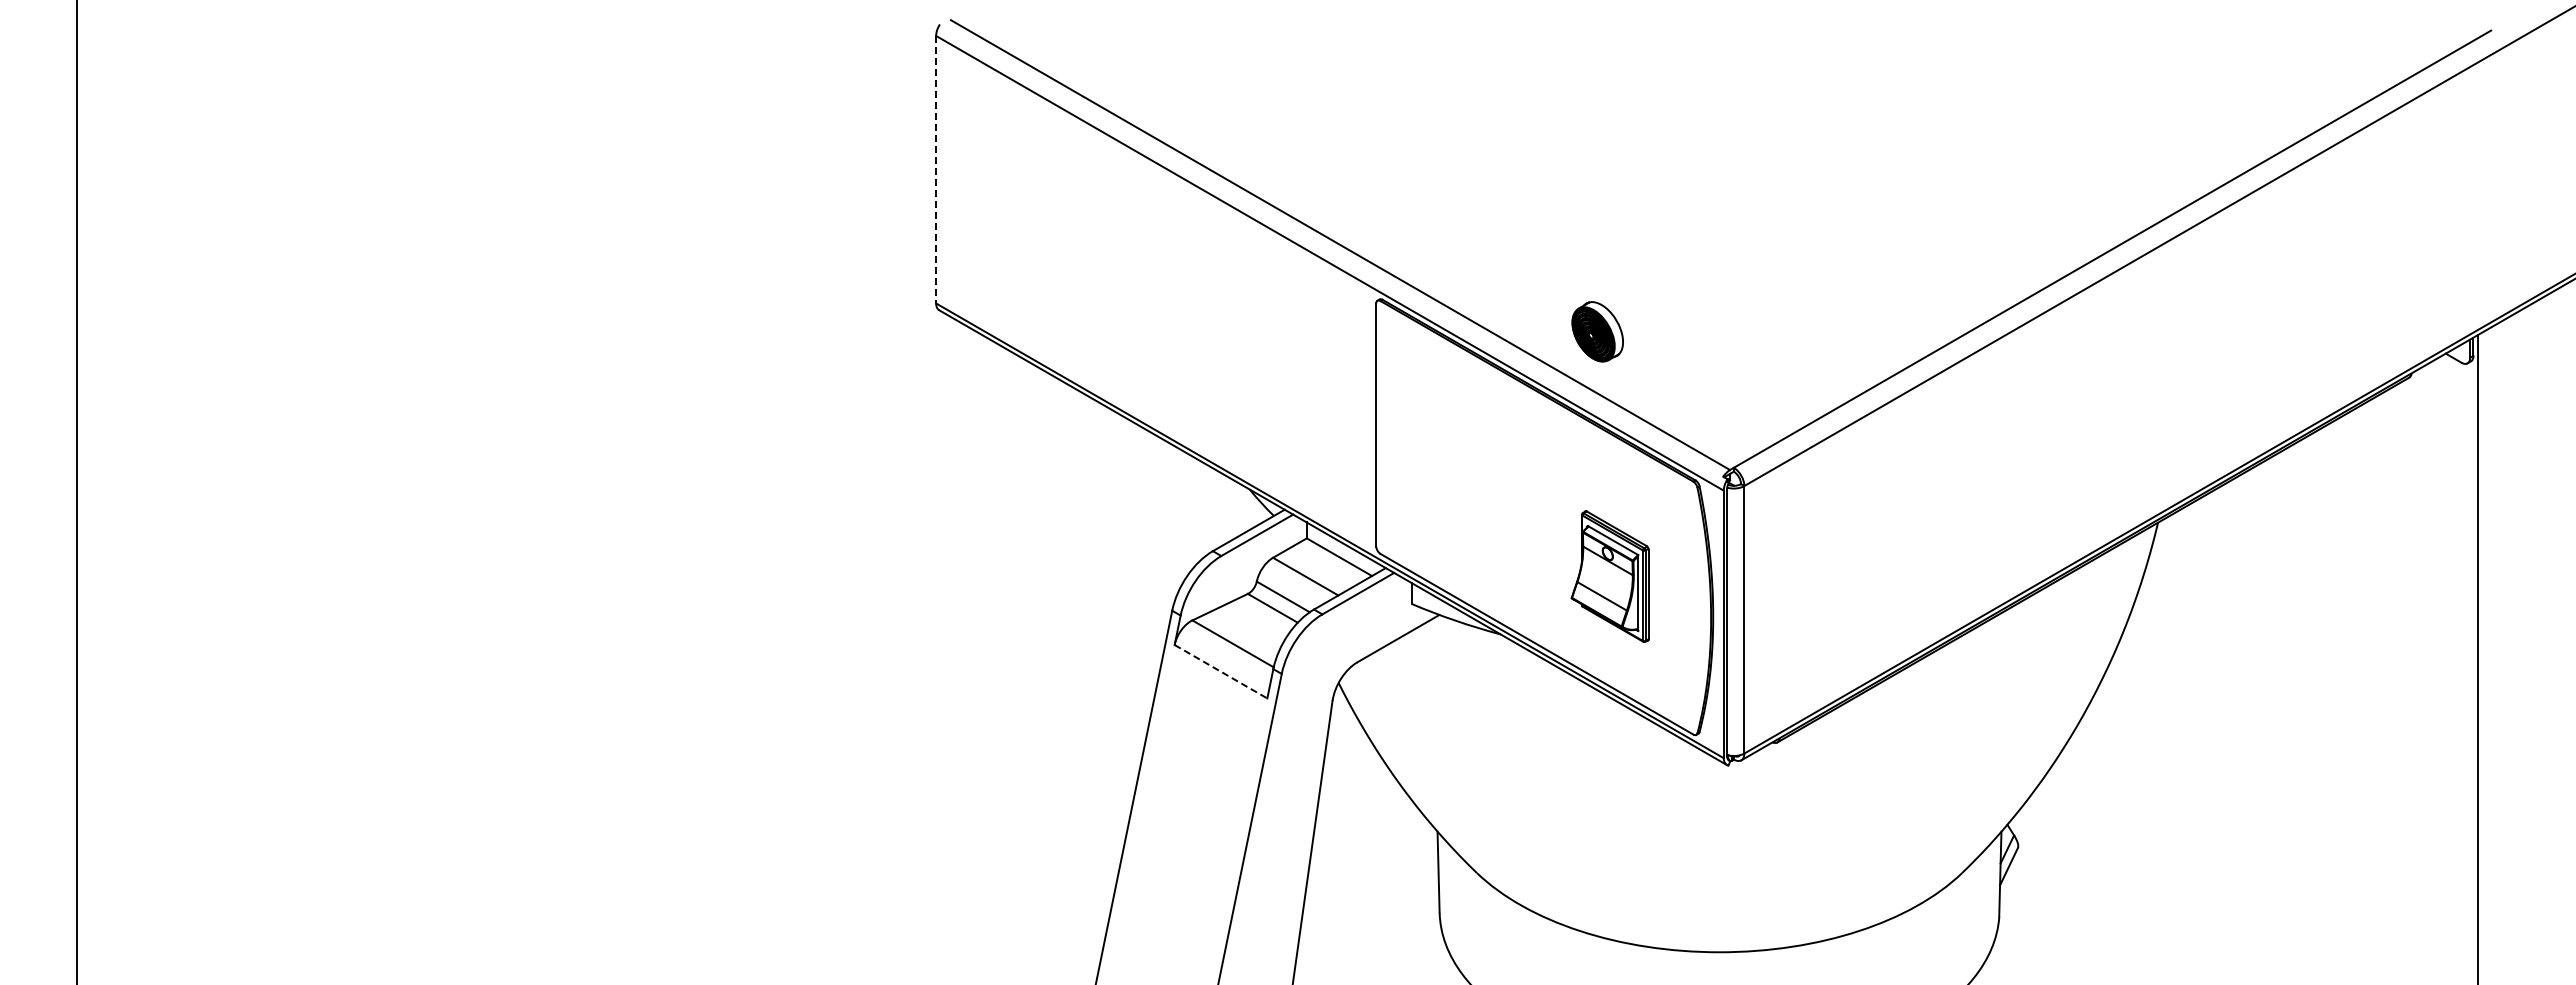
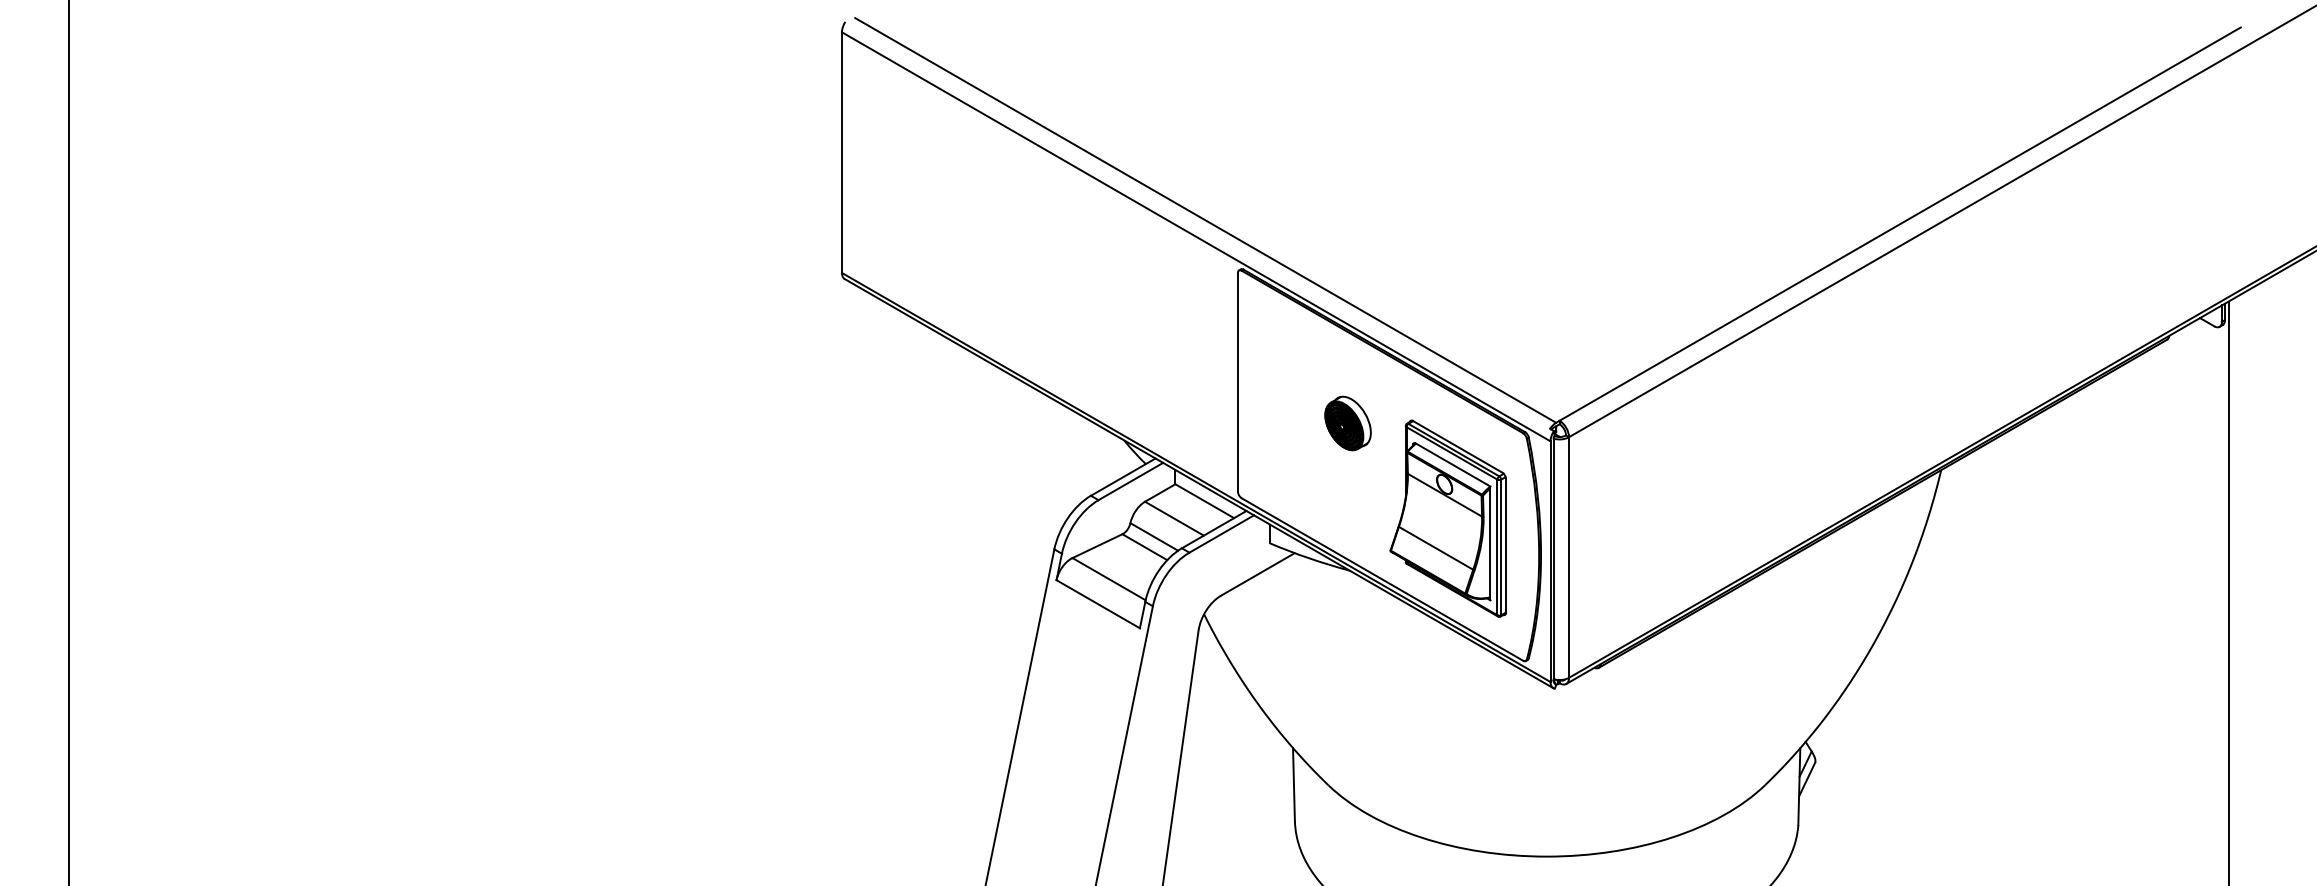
line: (936, 169) -> (842, 152), dashed -> solid
part: (1597, 331) -> (1347, 423), moved
part: (1610, 576) -> (1448, 518), size x1.67
line: (1221, 671) -> (1098, 604), dashed -> solid

